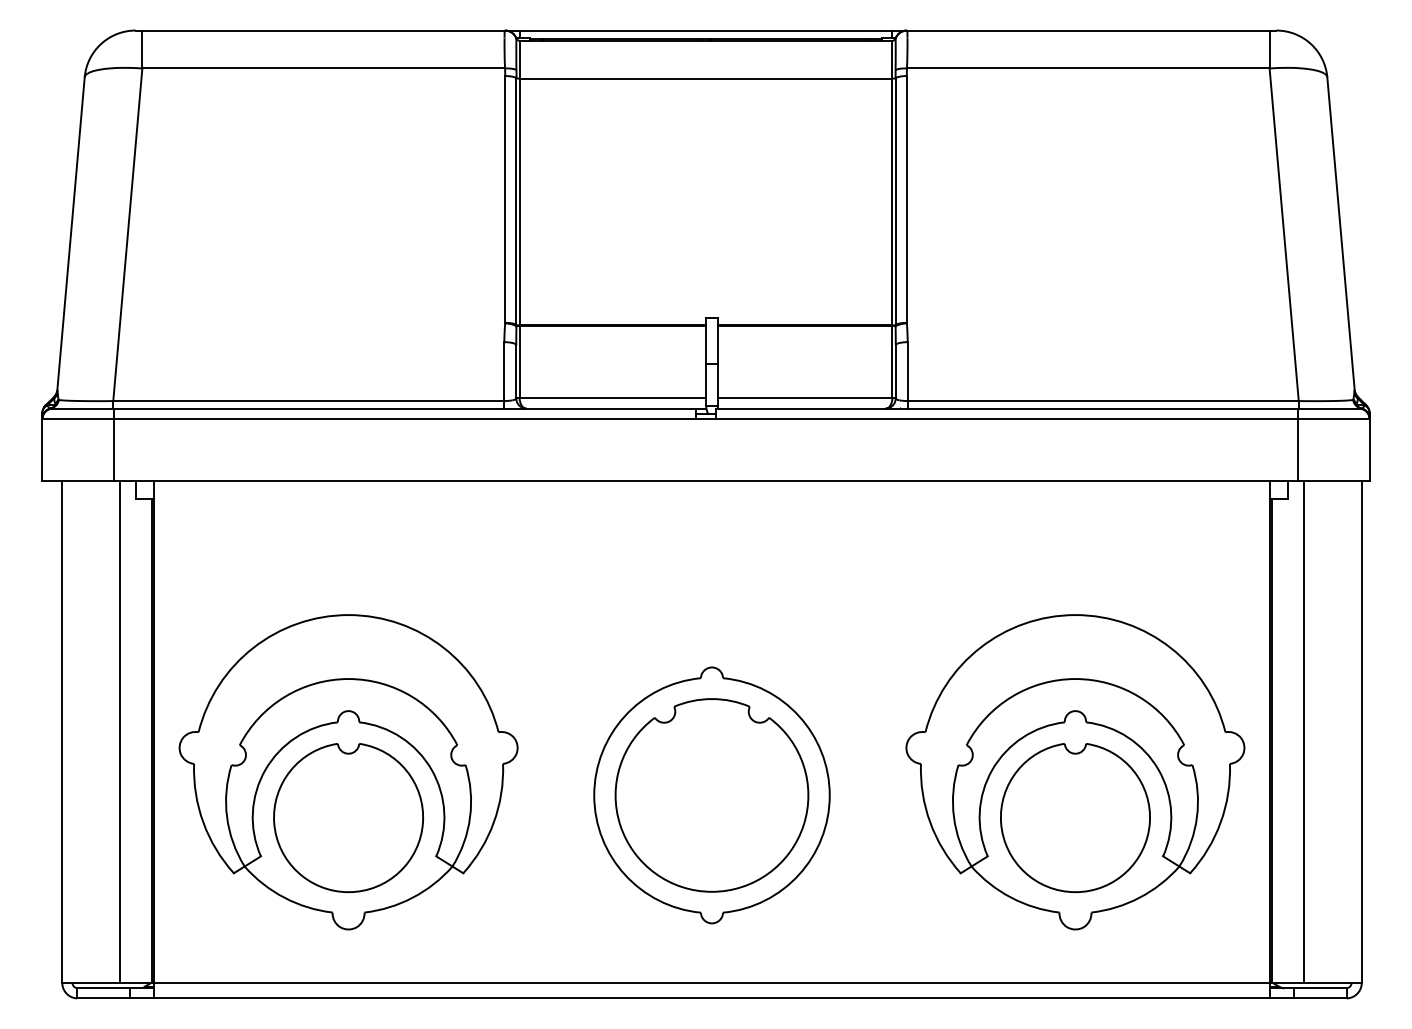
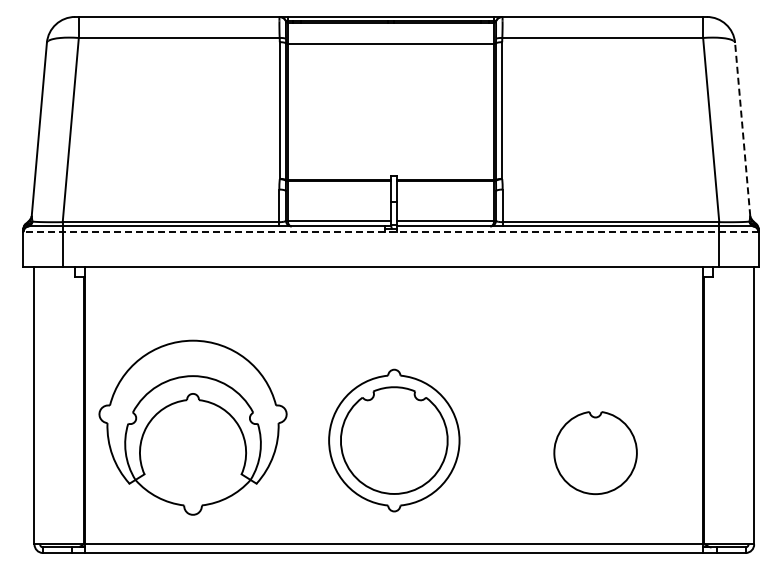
line: (1340, 233) -> (742, 129), solid -> dashed
line: (706, 419) -> (391, 232), solid -> dashed
line: (120, 732) -> (66, 405), removed
line: (1304, 732) -> (722, 405), removed
part: (1075, 771) -> (595, 427), removed
part: (347, 818) -> (192, 453), removed

